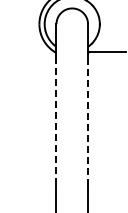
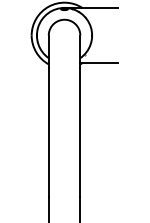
line: (88, 121) -> (80, 132), dashed -> solid
line: (56, 122) -> (48, 133), dashed -> solid

